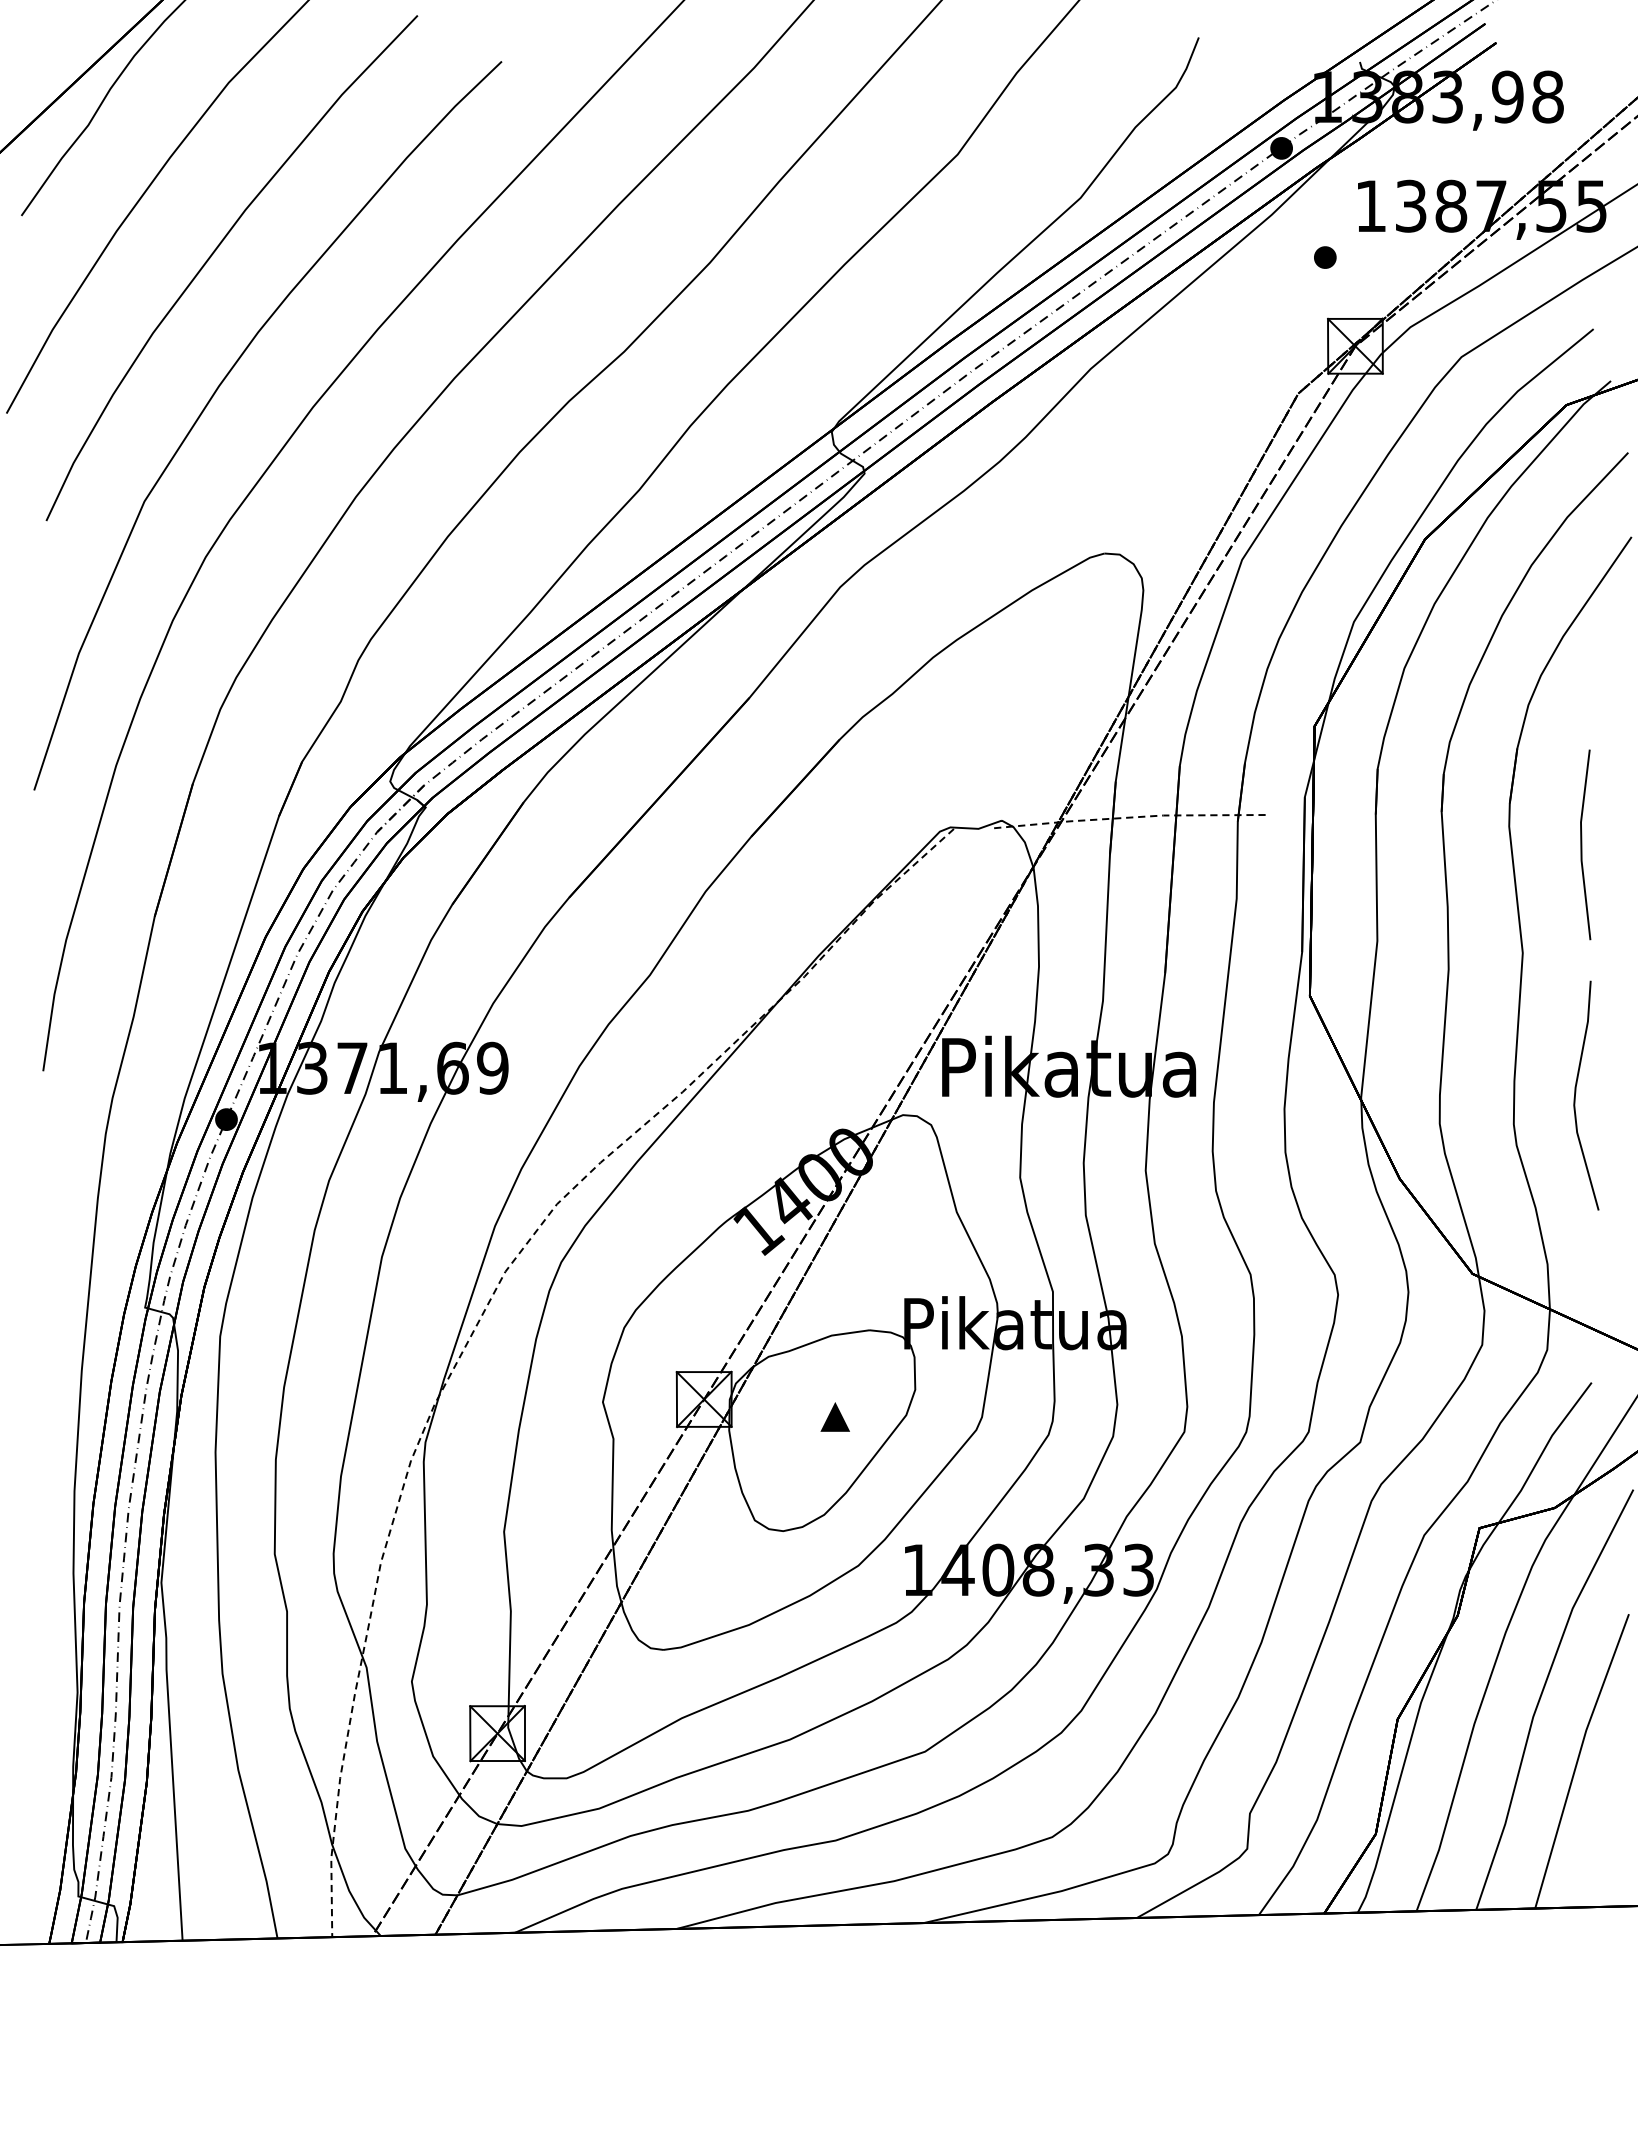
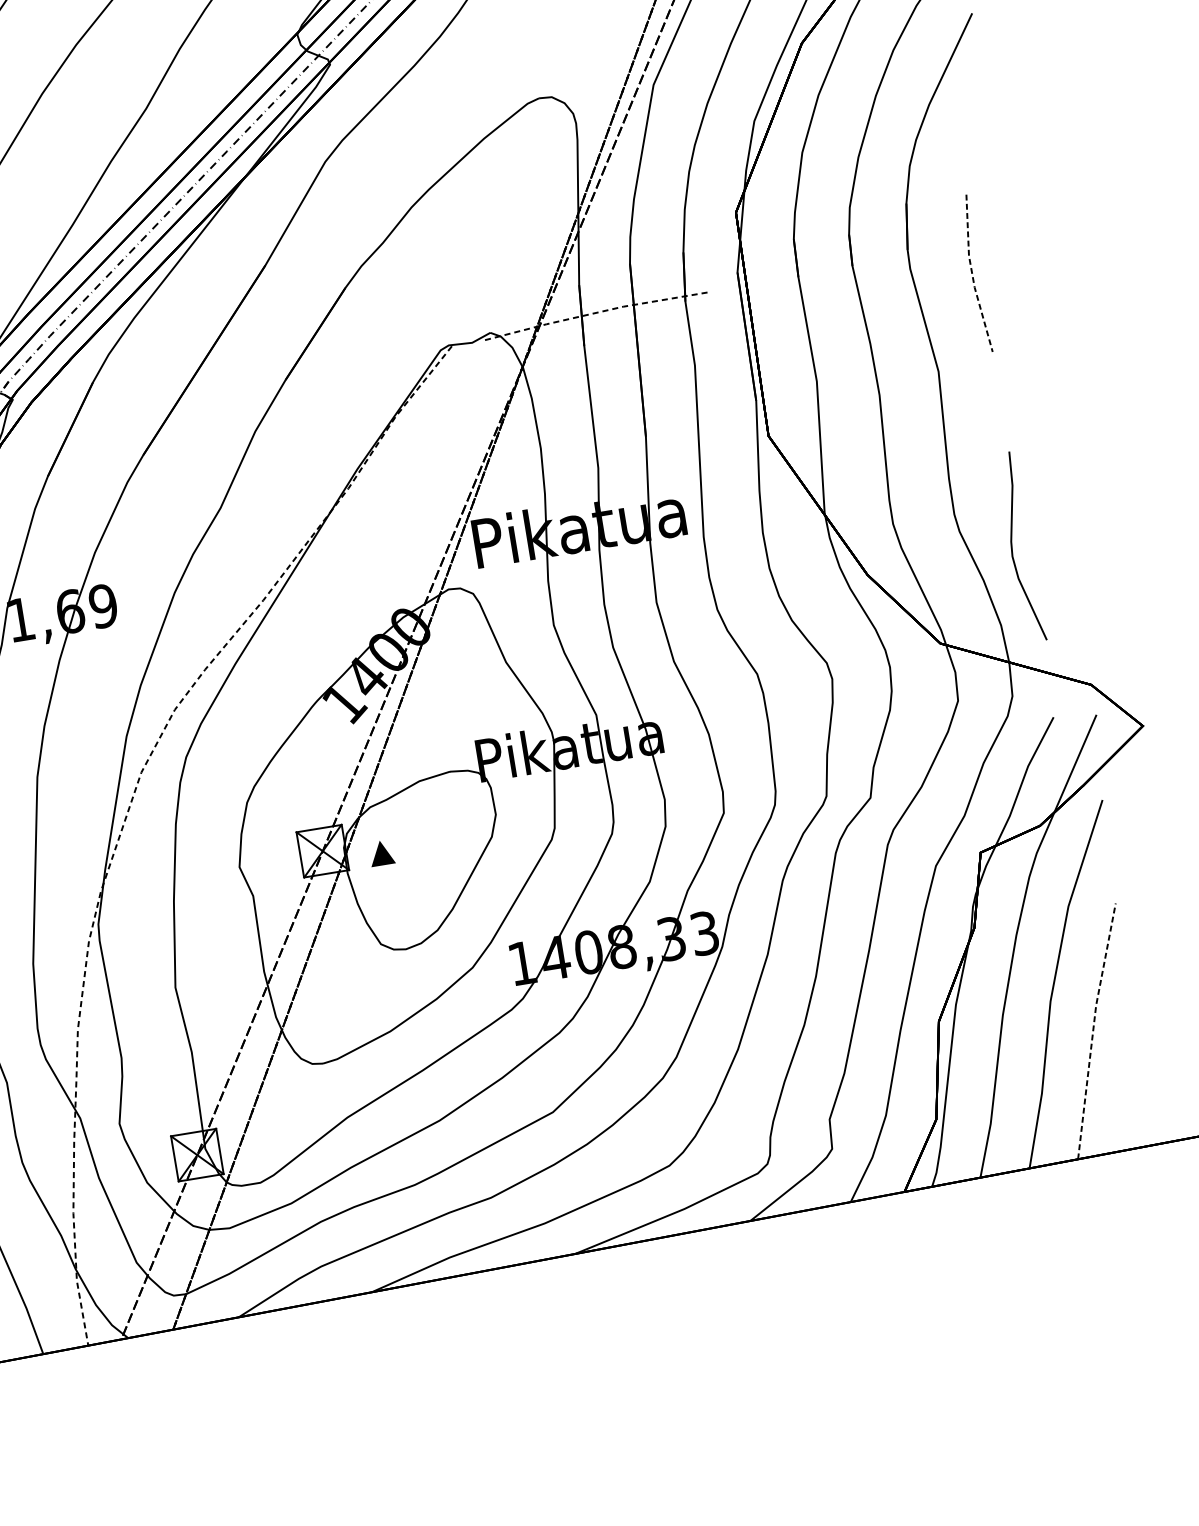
line: (1581, 844) -> (972, 274), solid -> dashed
curve: (1576, 1092) -> (1012, 545), moved
part: (834, 1416) -> (381, 852), moved
line: (1578, 1759) -> (1093, 1030), solid -> dashed

